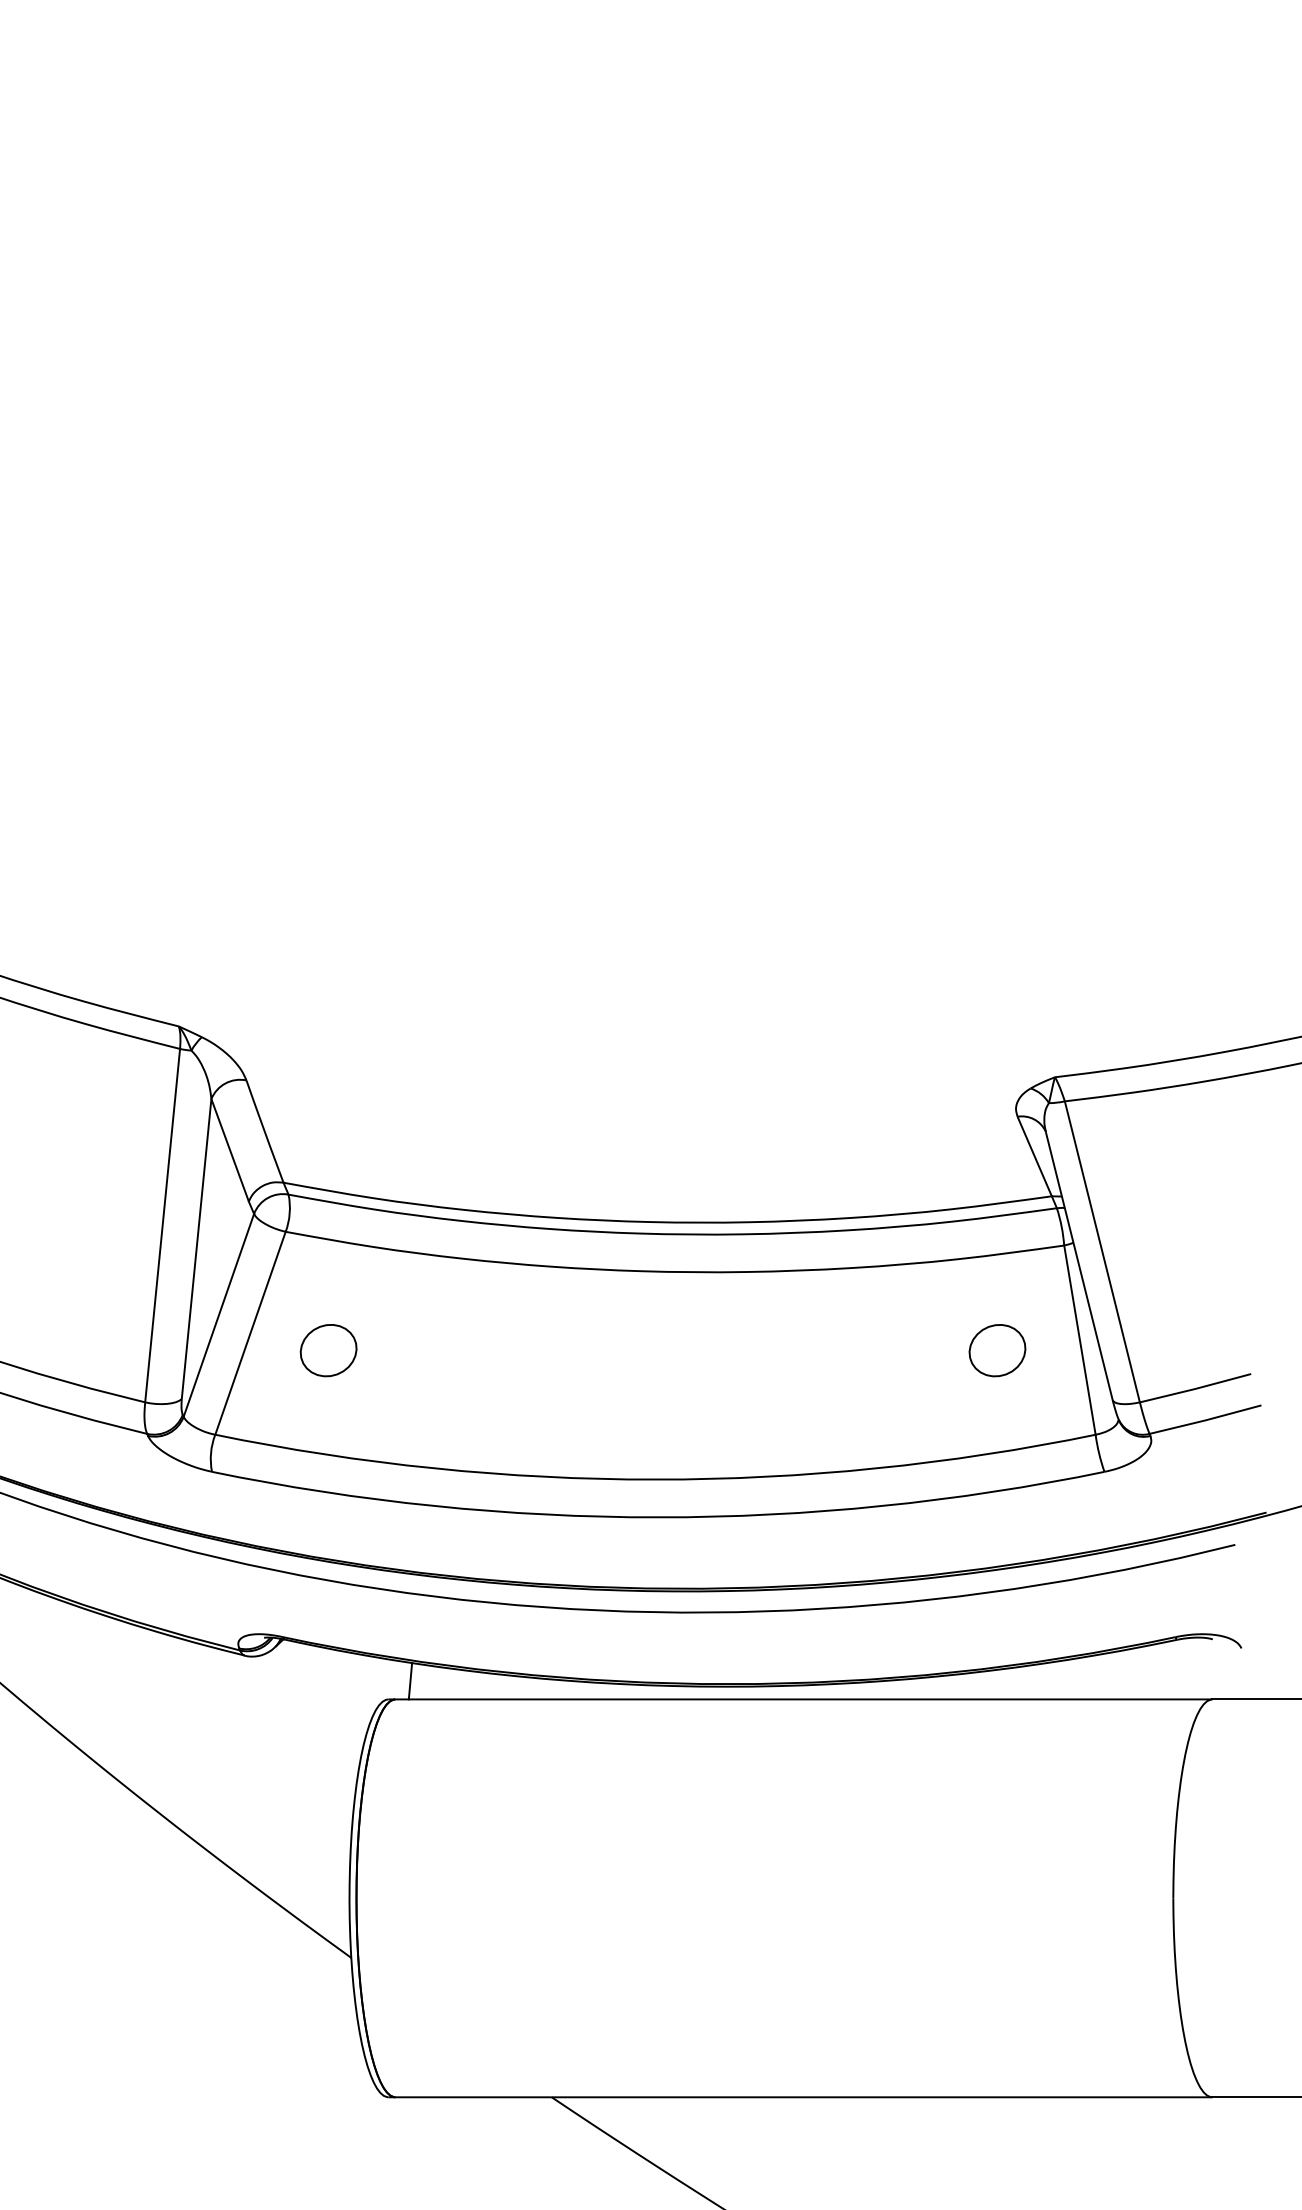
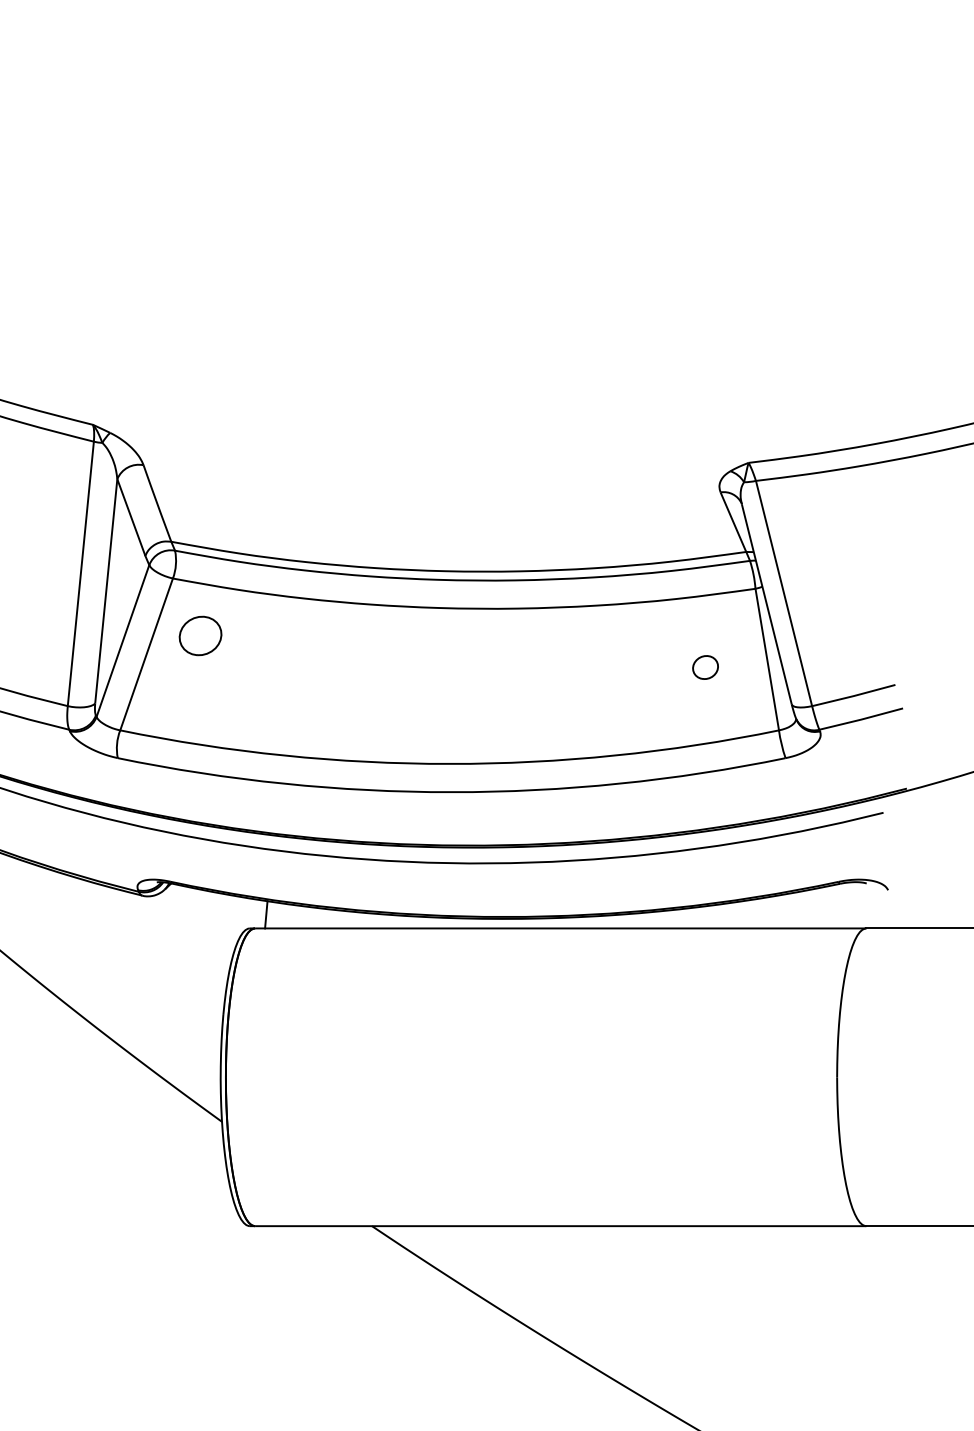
part: (328, 1350) -> (200, 635), moved
part: (997, 1350) -> (705, 667), size x0.6

